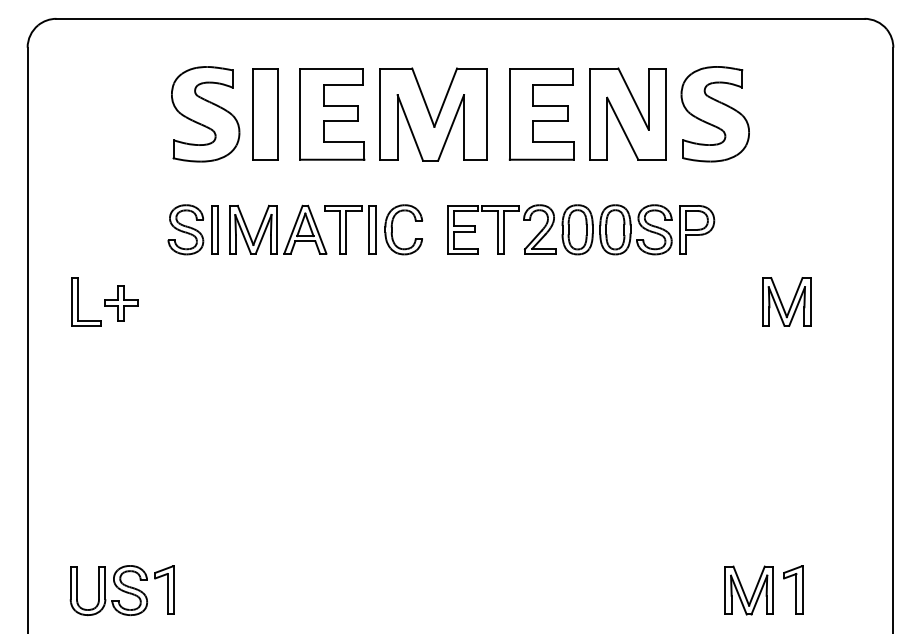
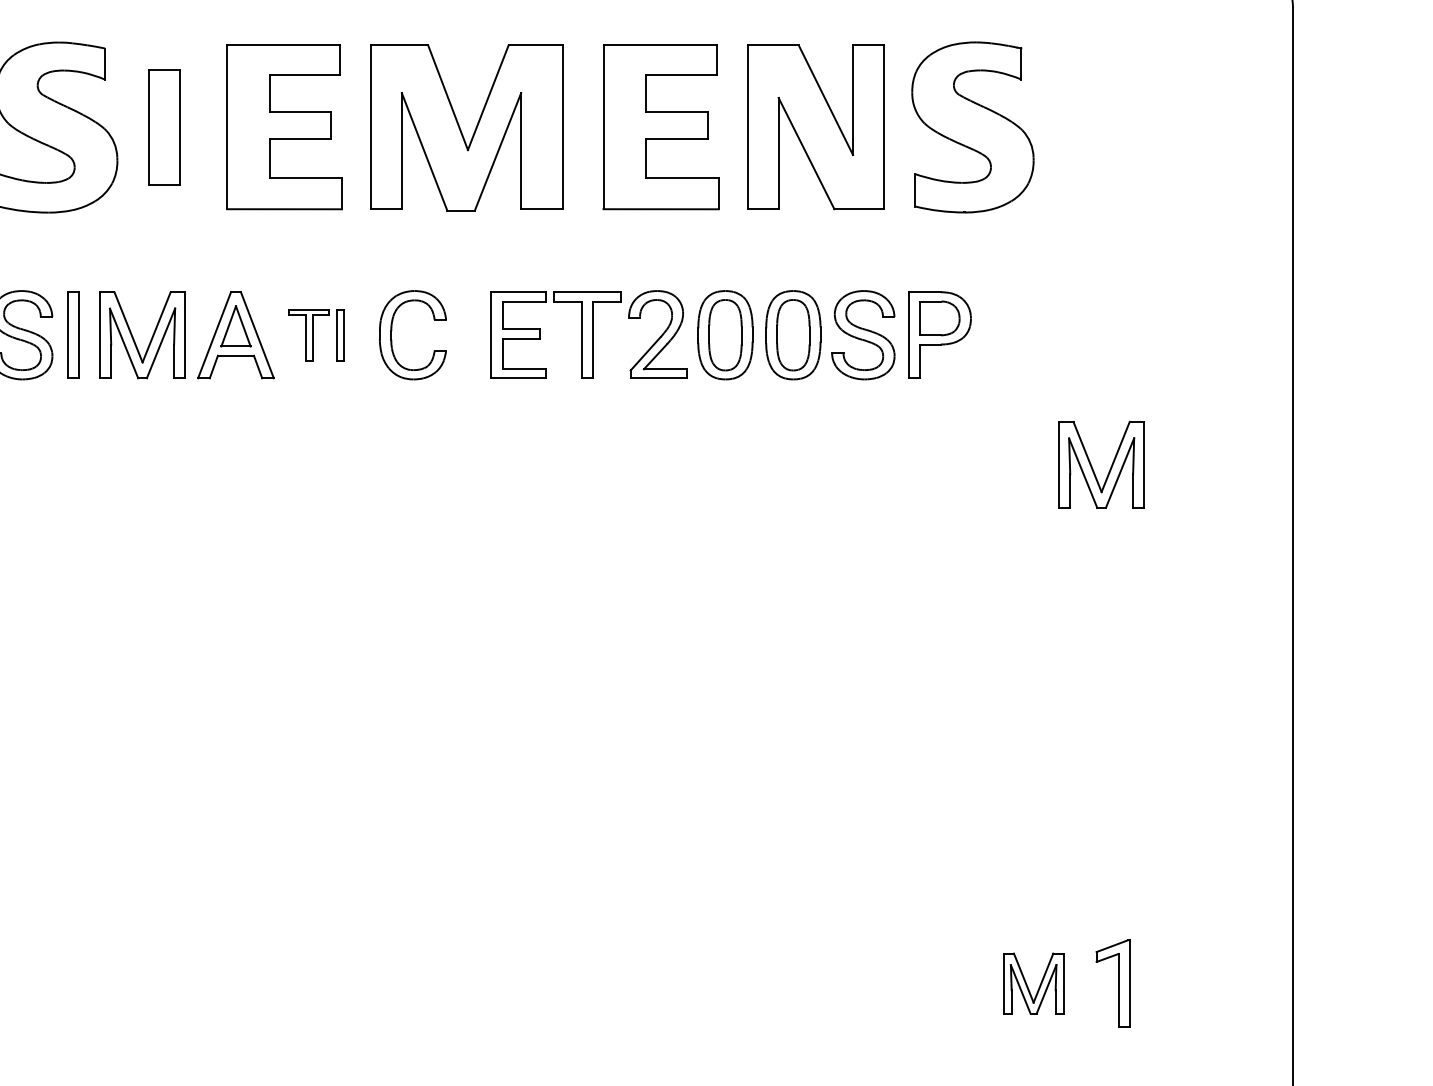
part: (265, 114) -> (164, 127), size x0.7
part: (350, 229) -> (317, 334), size x0.6
part: (748, 590) -> (1032, 983), size x0.7

